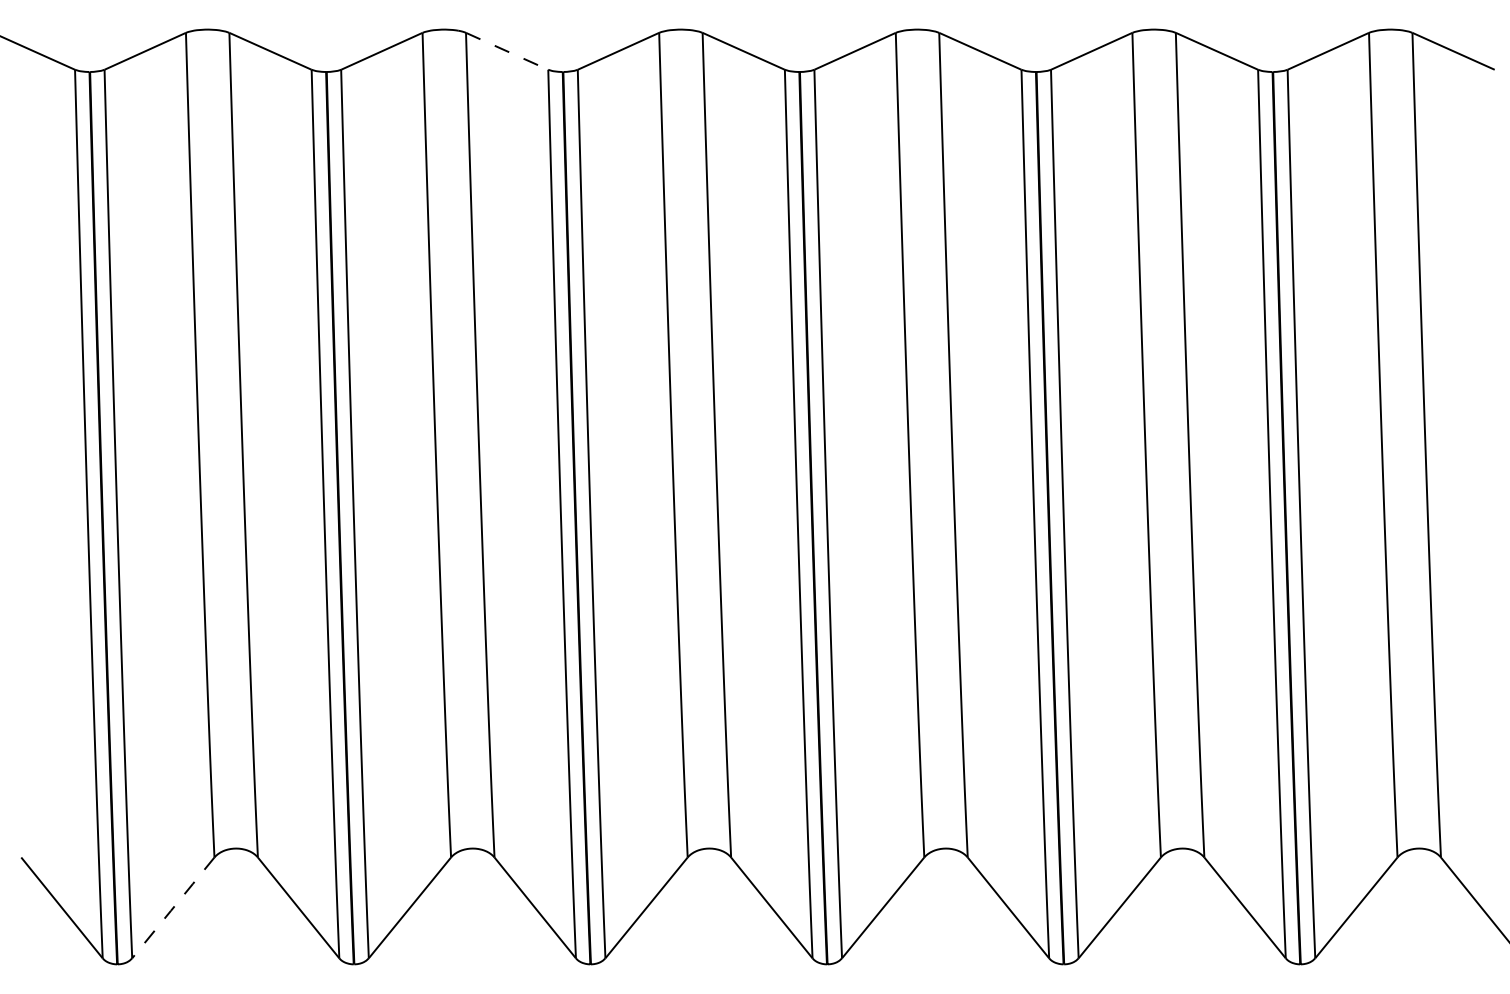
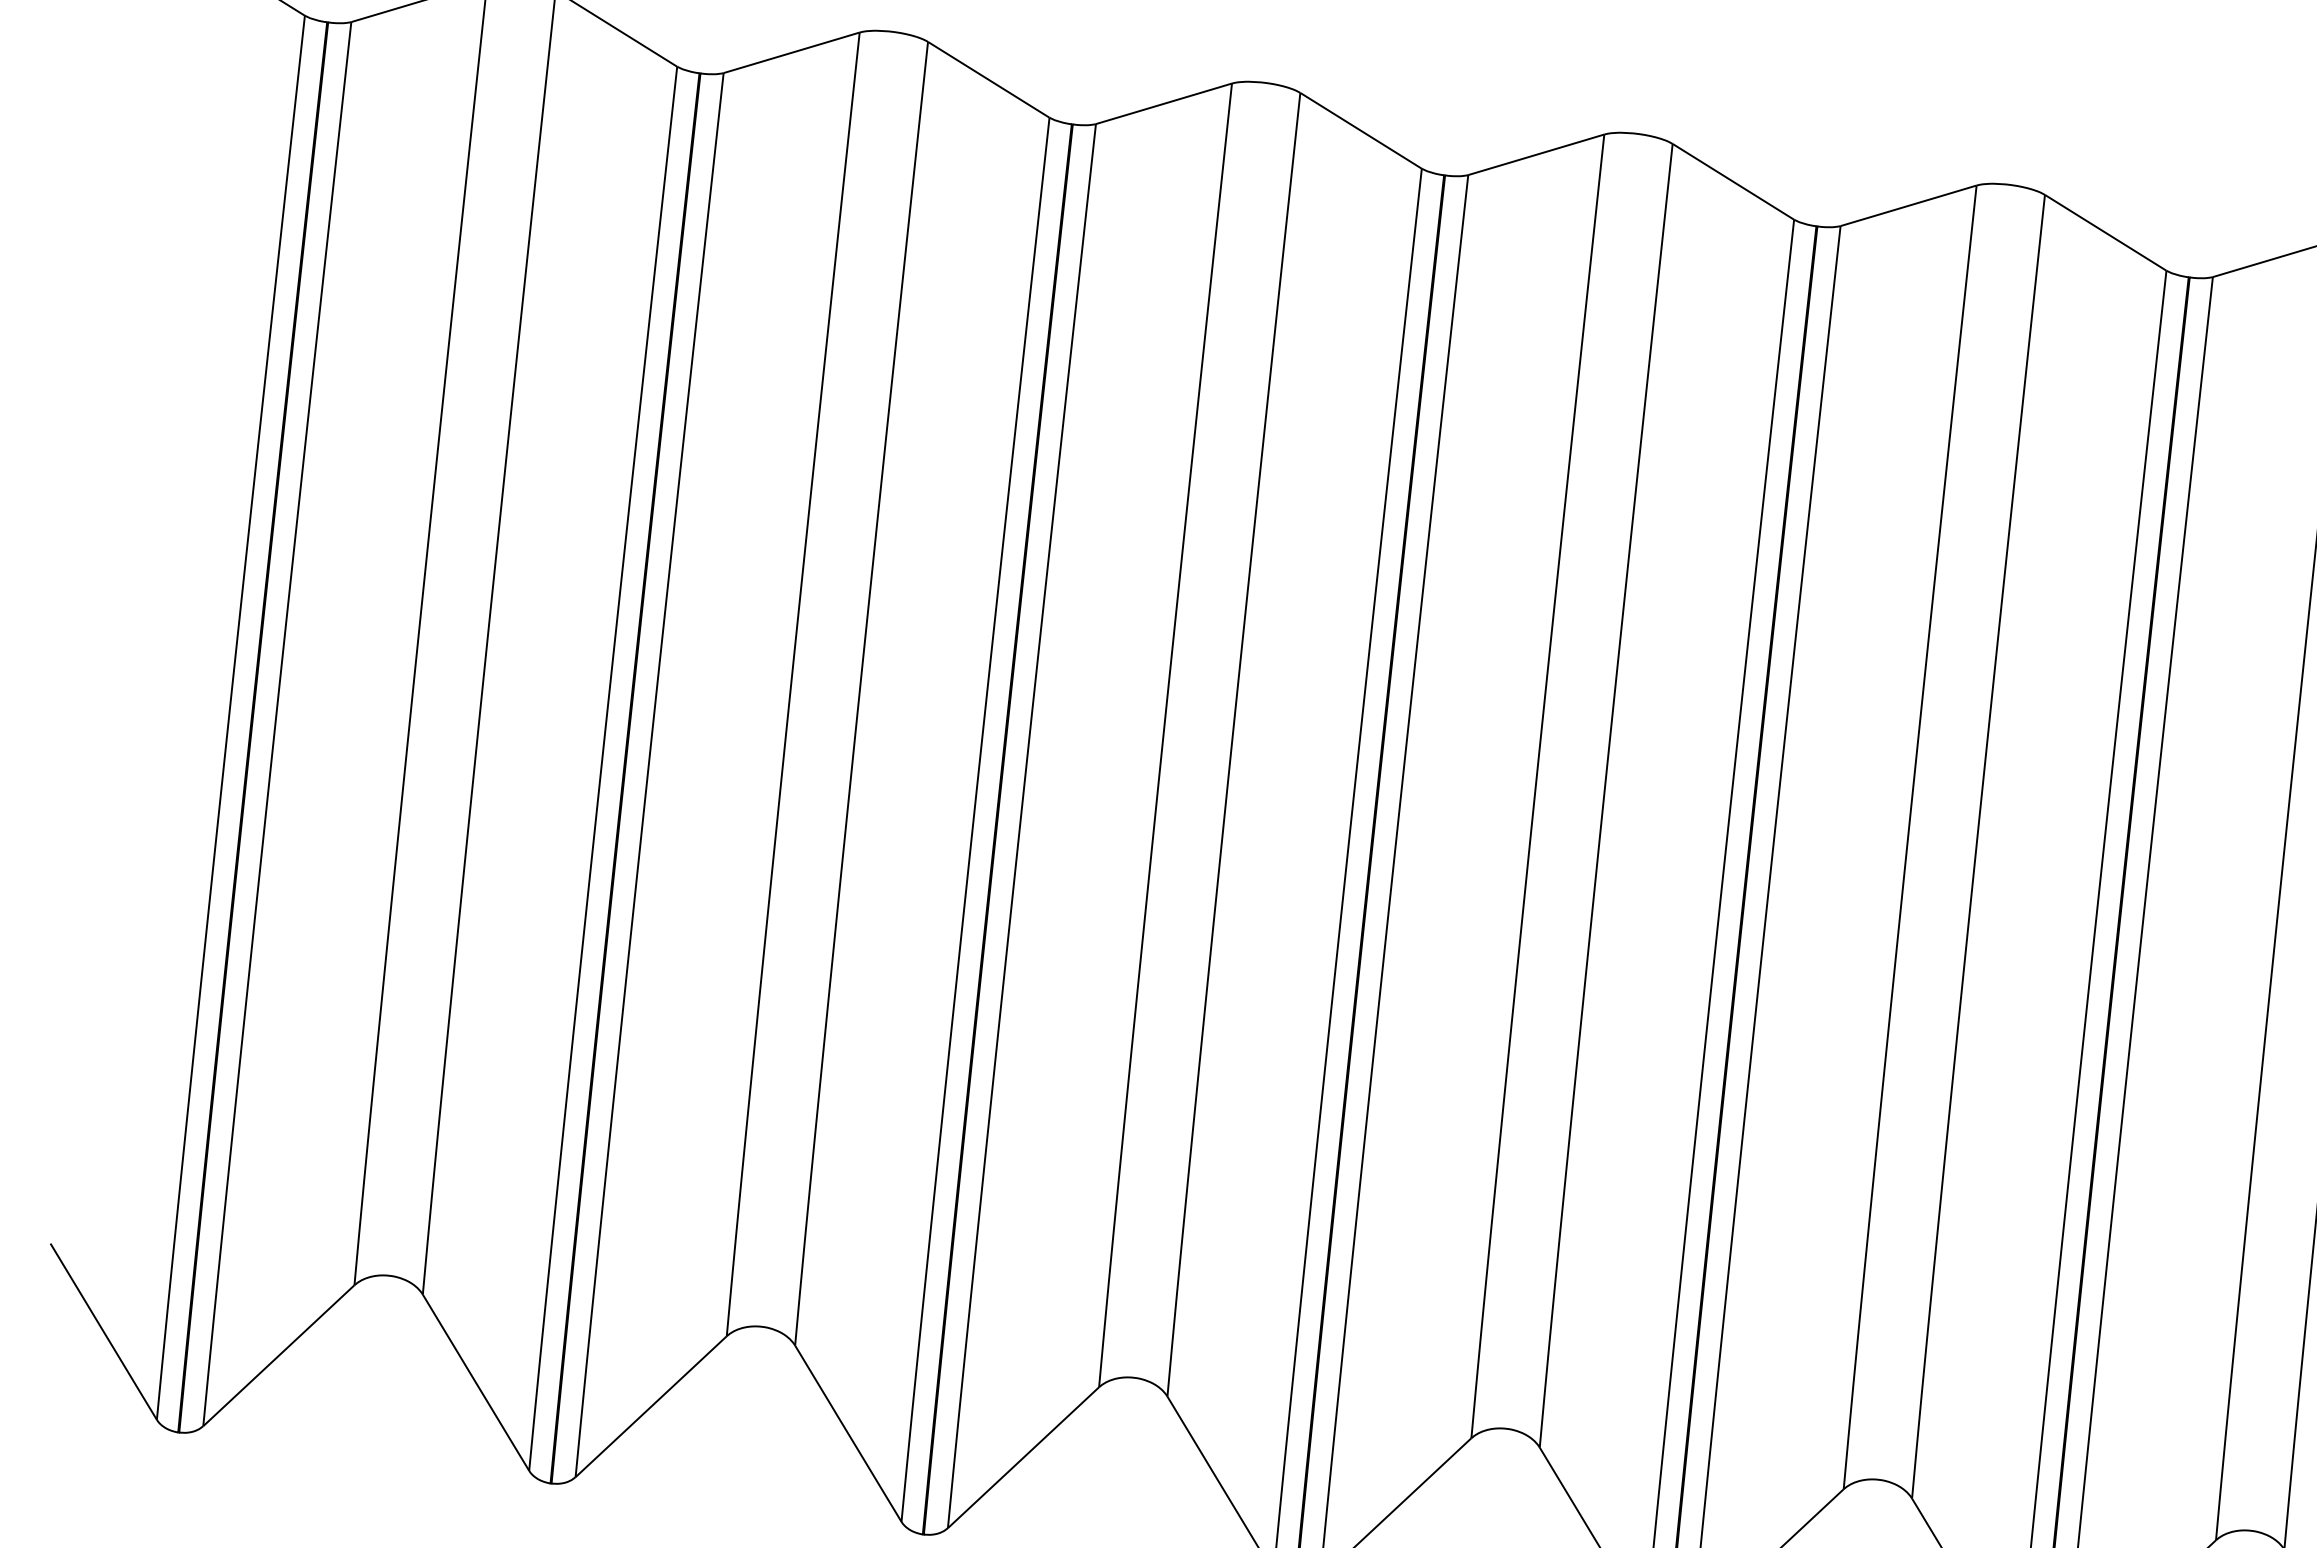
line: (507, 51) -> (989, 80), dashed -> solid
line: (173, 907) -> (279, 1355), dashed -> solid

